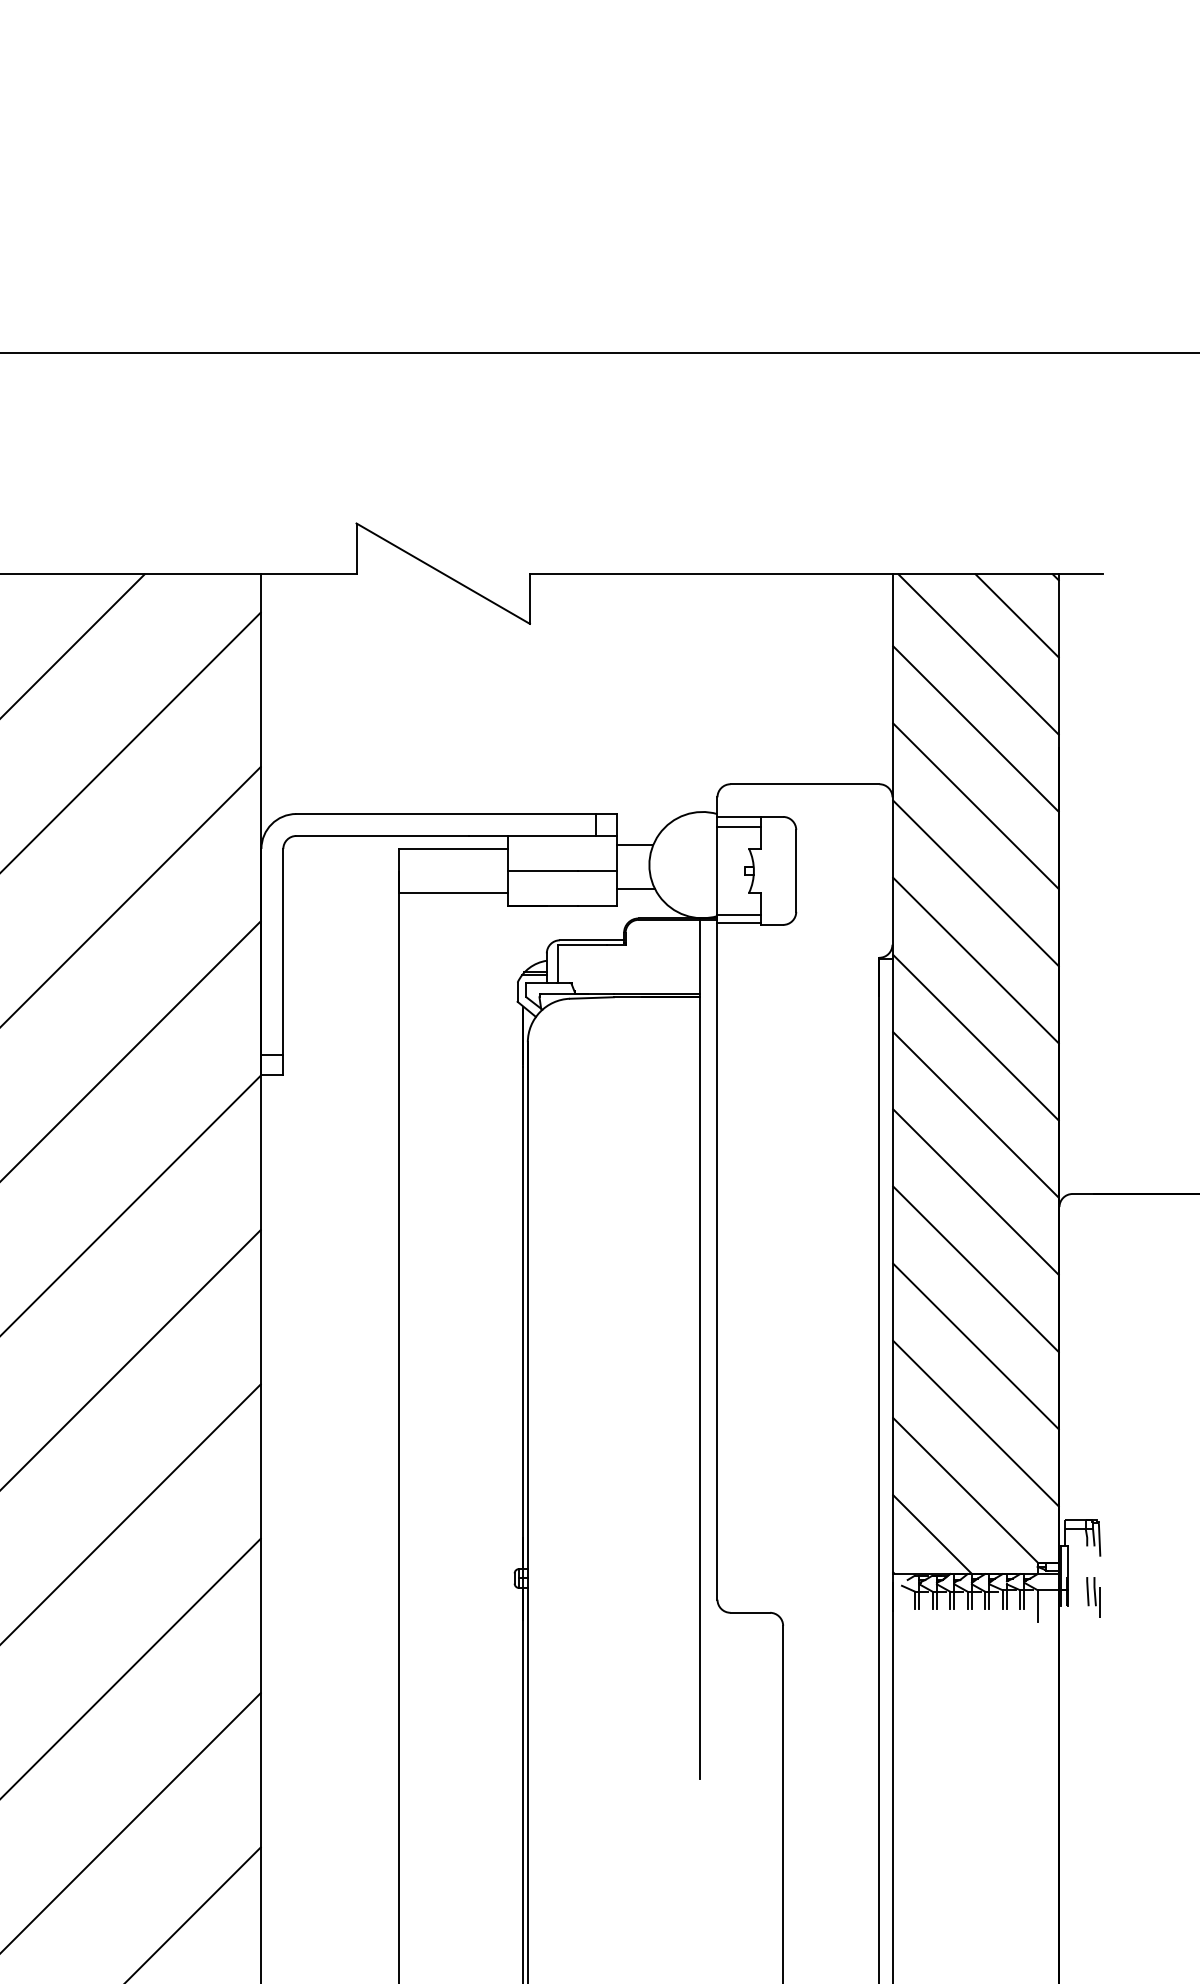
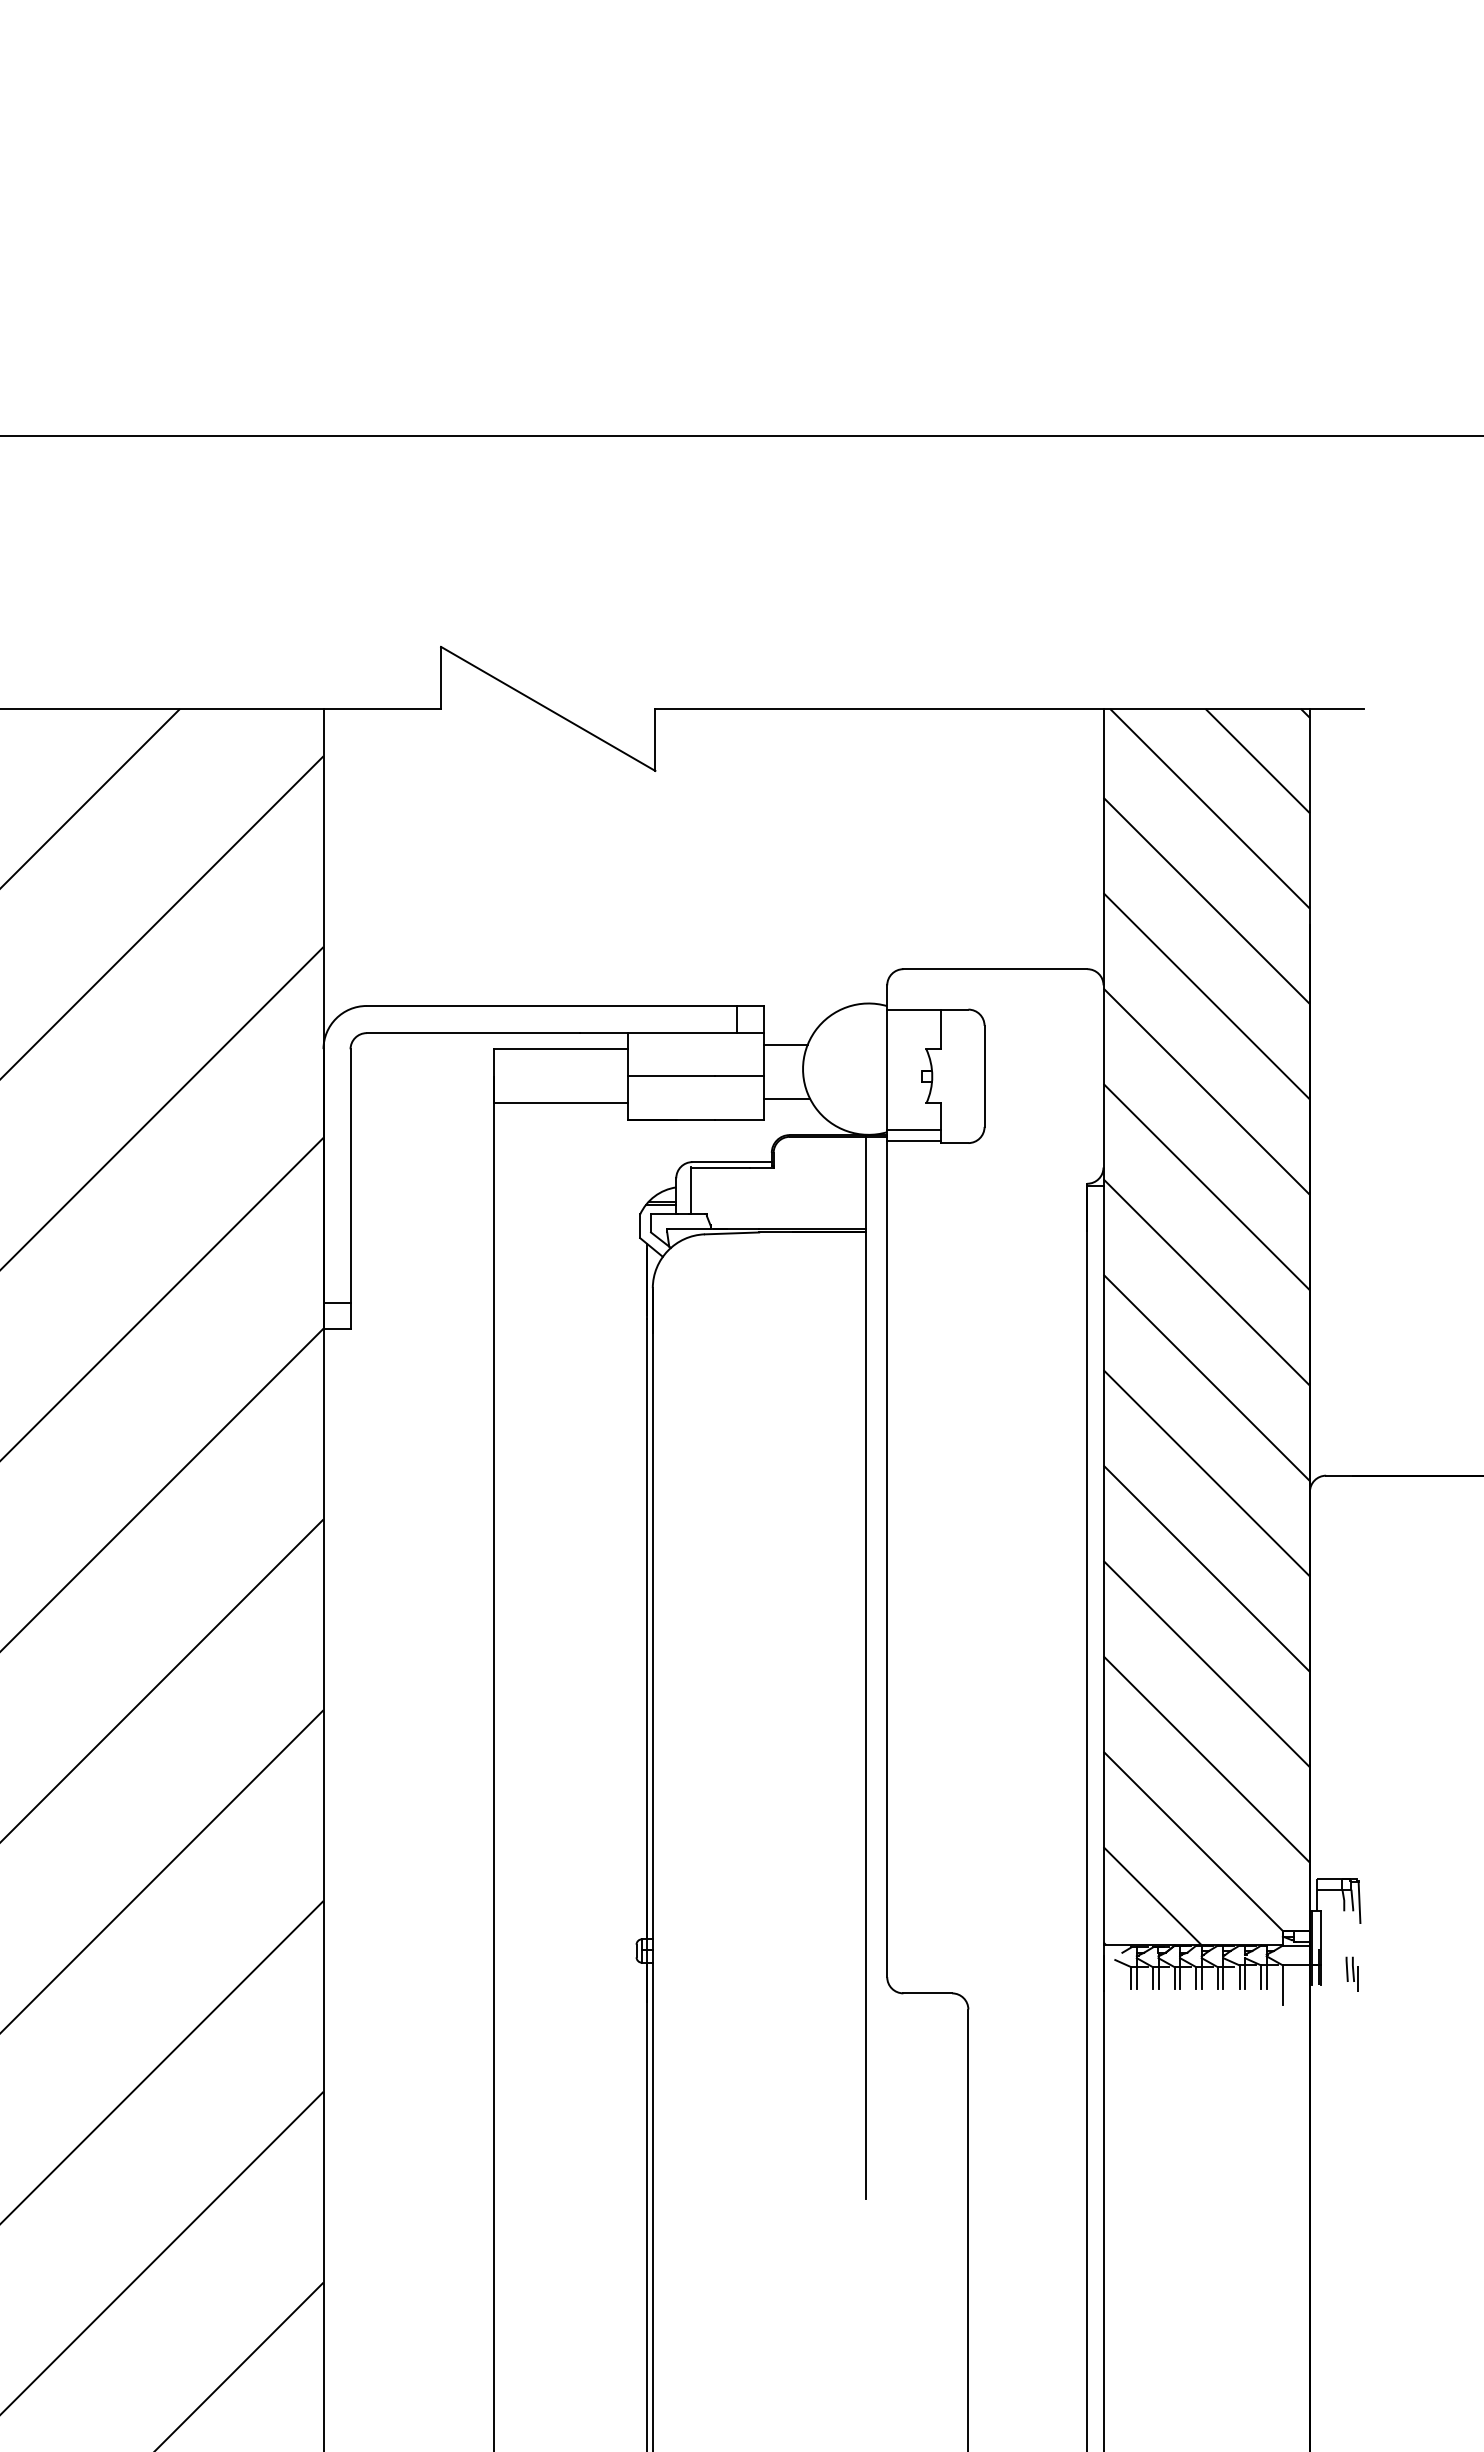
line: (739, 827) -> (914, 1022), removed
part: (1093, 1597) -> (1351, 1974), size x0.7

